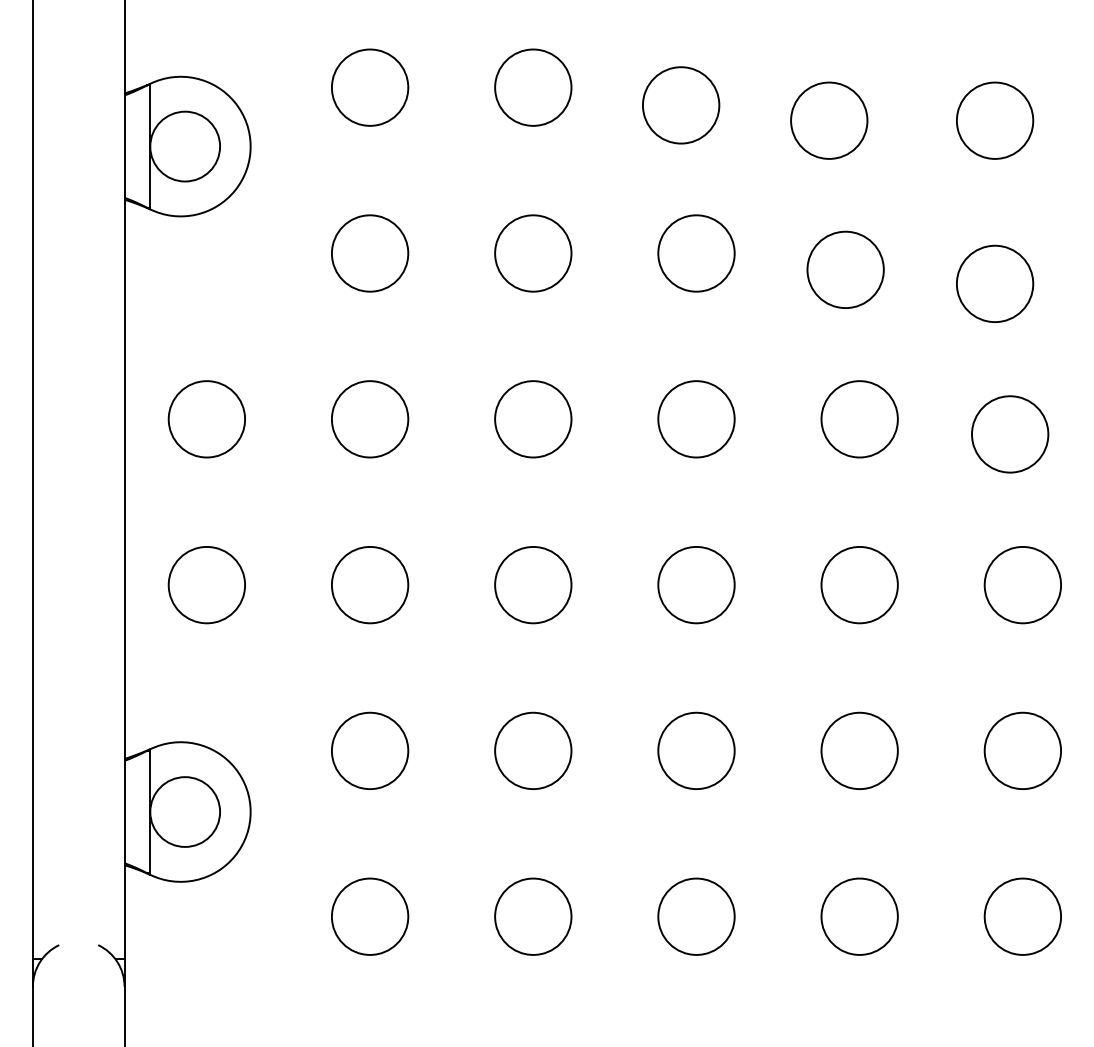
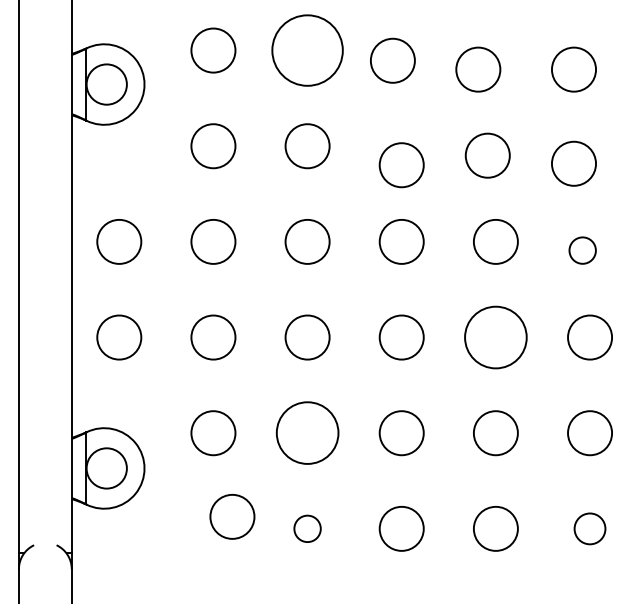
circle: (533, 87) -> (307, 50), size x1.6
circle: (696, 253) -> (401, 165), moved
circle: (1009, 434) -> (582, 250), size x0.6
circle: (859, 585) -> (495, 337), size x1.4
circle: (533, 751) -> (307, 433), size x1.4
circle: (370, 916) -> (232, 516), moved
circle: (533, 916) -> (307, 528), size x0.6
circle: (1021, 916) -> (589, 528), size x0.7

